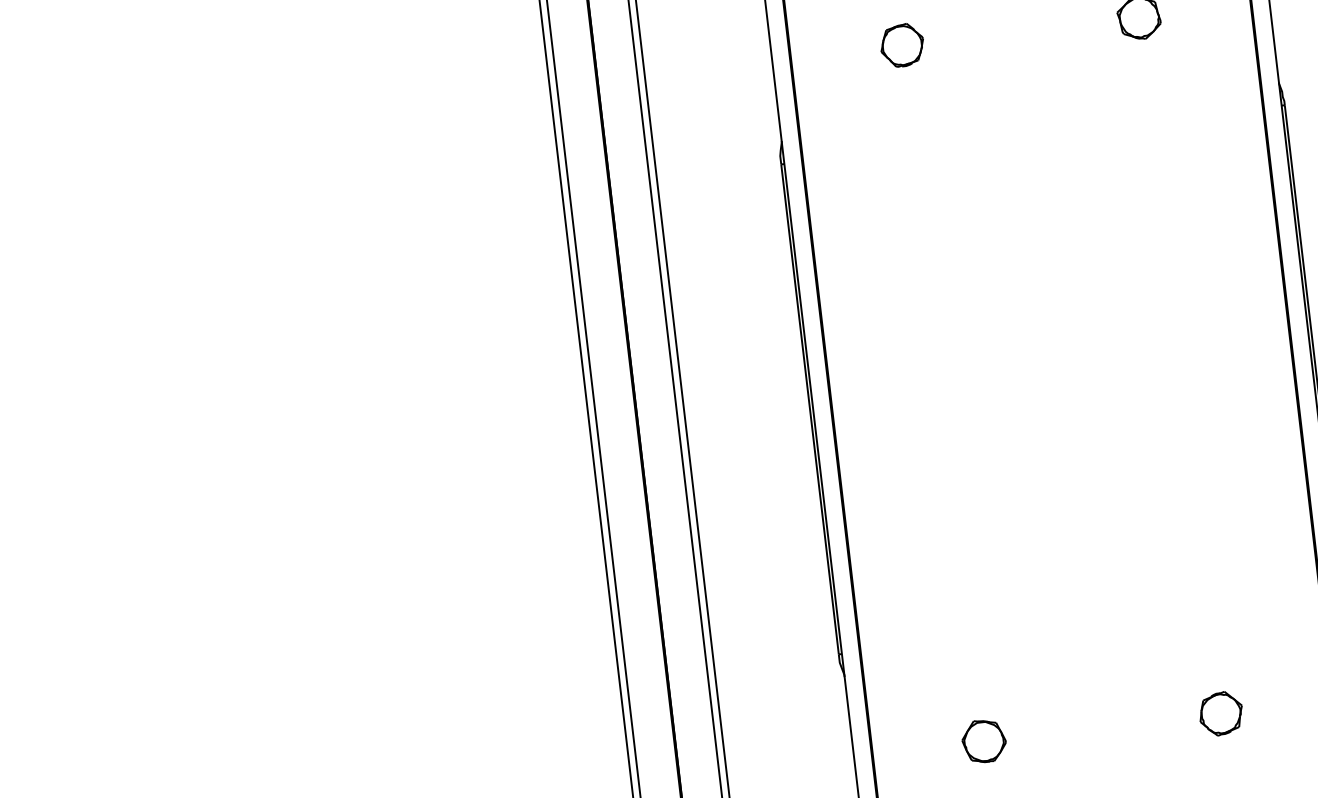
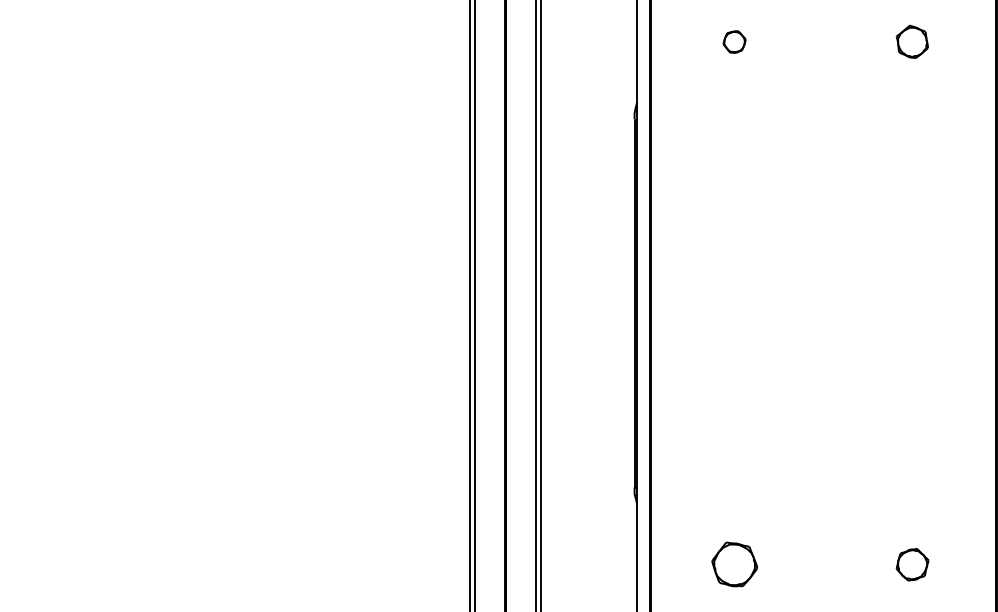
part: (902, 44) -> (734, 41), size x0.7
part: (983, 741) -> (734, 564), size x1.4

